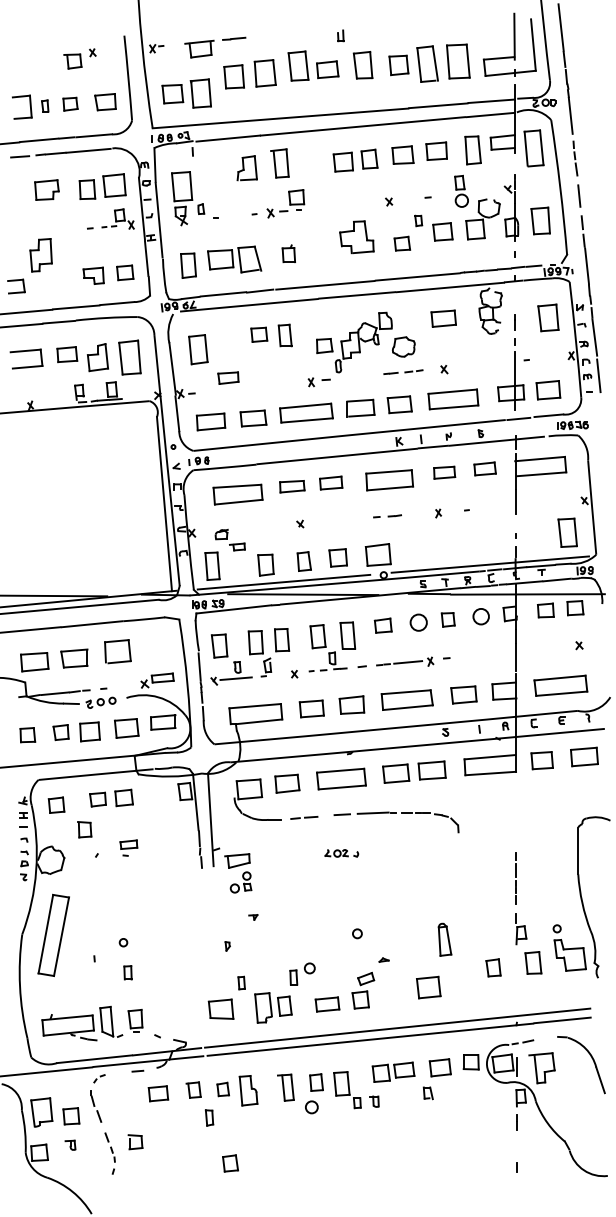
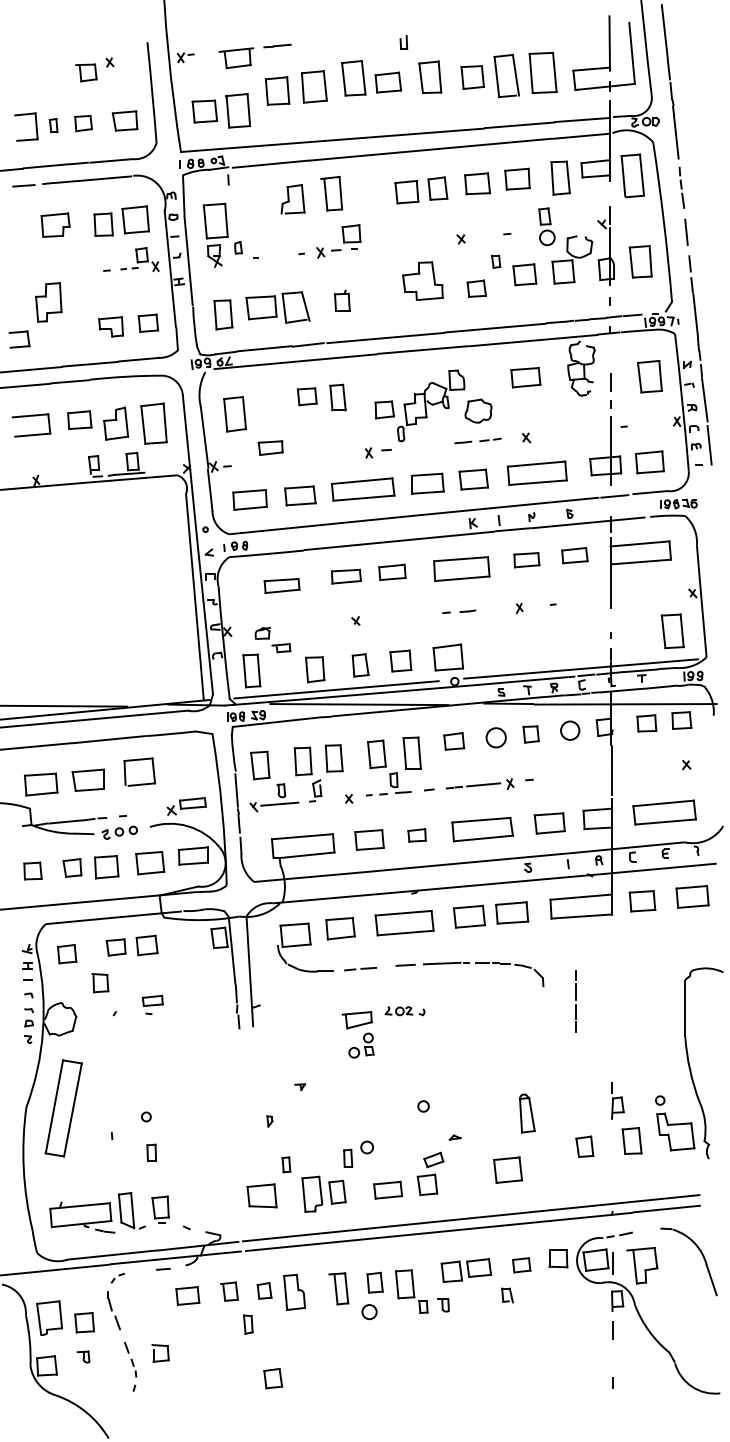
part: (237, 494) -> (281, 585), size x0.6
part: (351, 704) -> (416, 834), size x0.6
part: (238, 873) -> (358, 1034), moved
line: (515, 877) -> (575, 1000), moved
part: (439, 1067) -> (520, 1264), size x0.7

